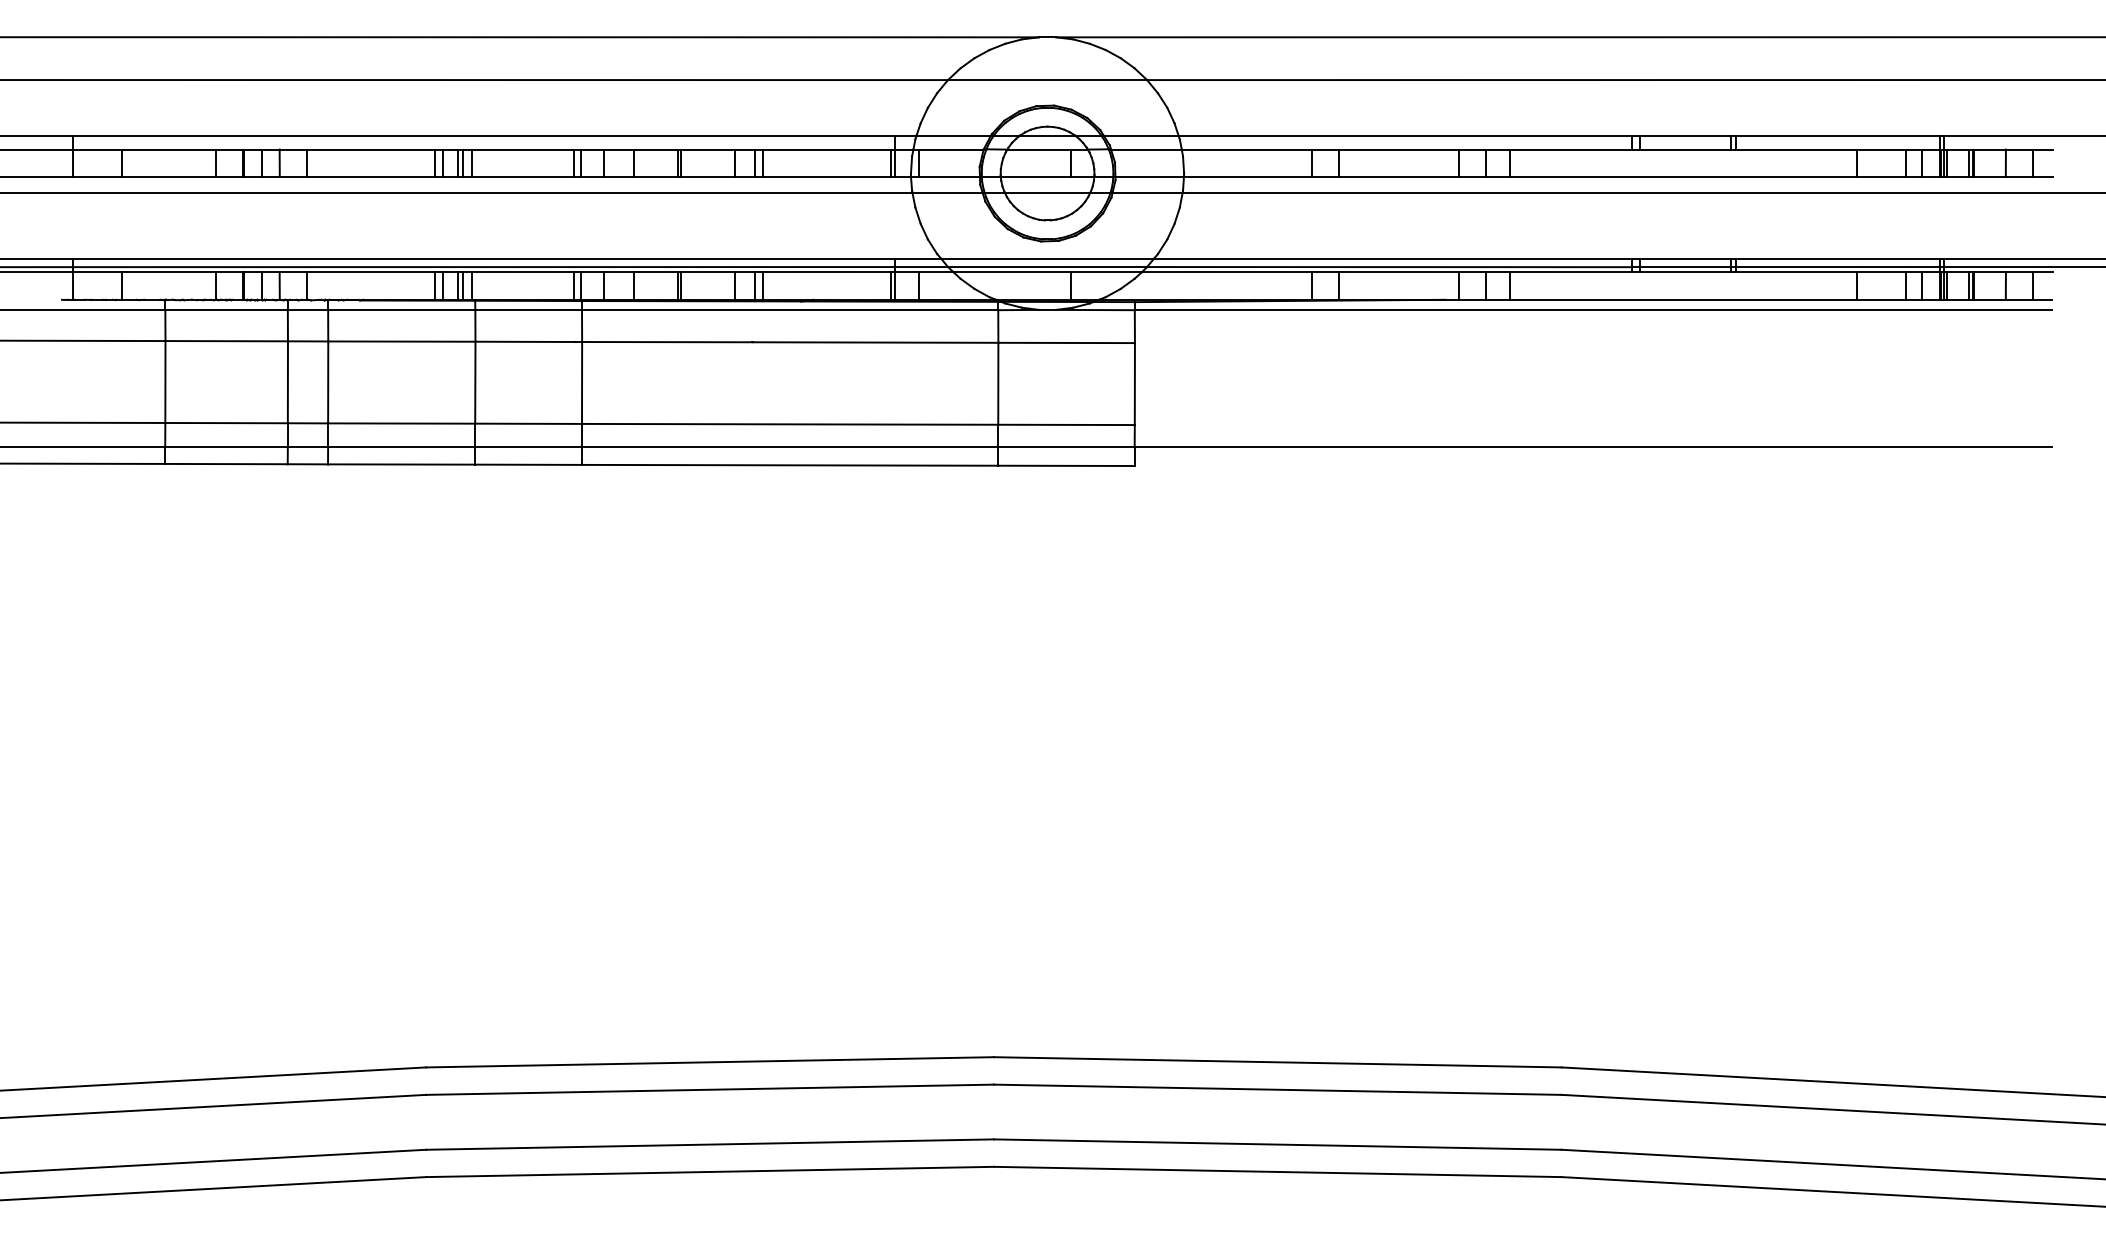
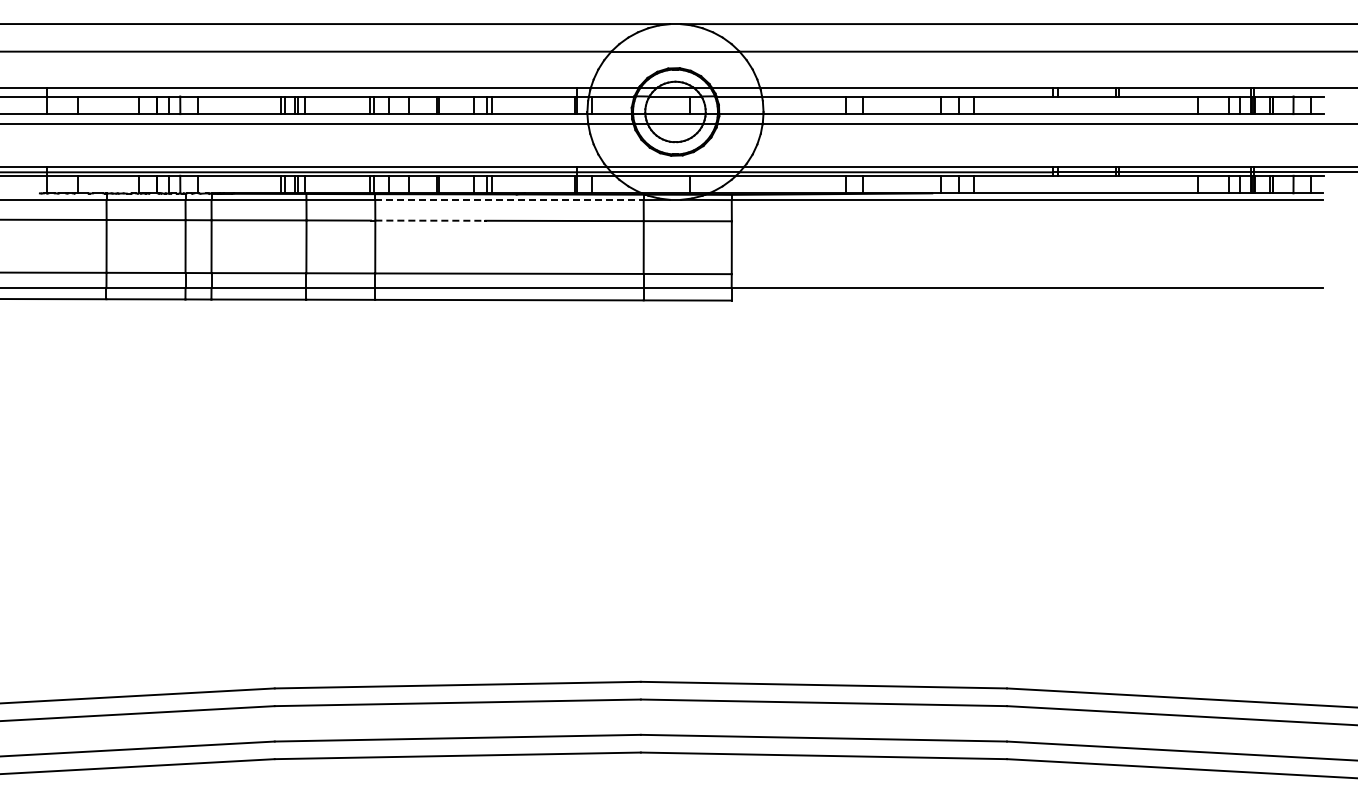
line: (790, 310) -> (509, 200), solid -> dashed
line: (667, 341) -> (430, 220), solid -> dashed

